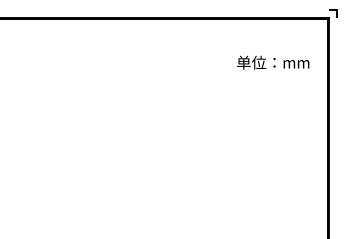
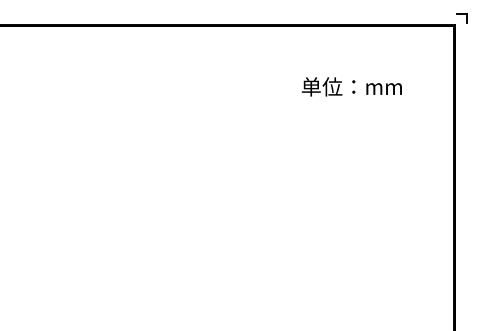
text: (273, 62) -> (352, 86), moved

